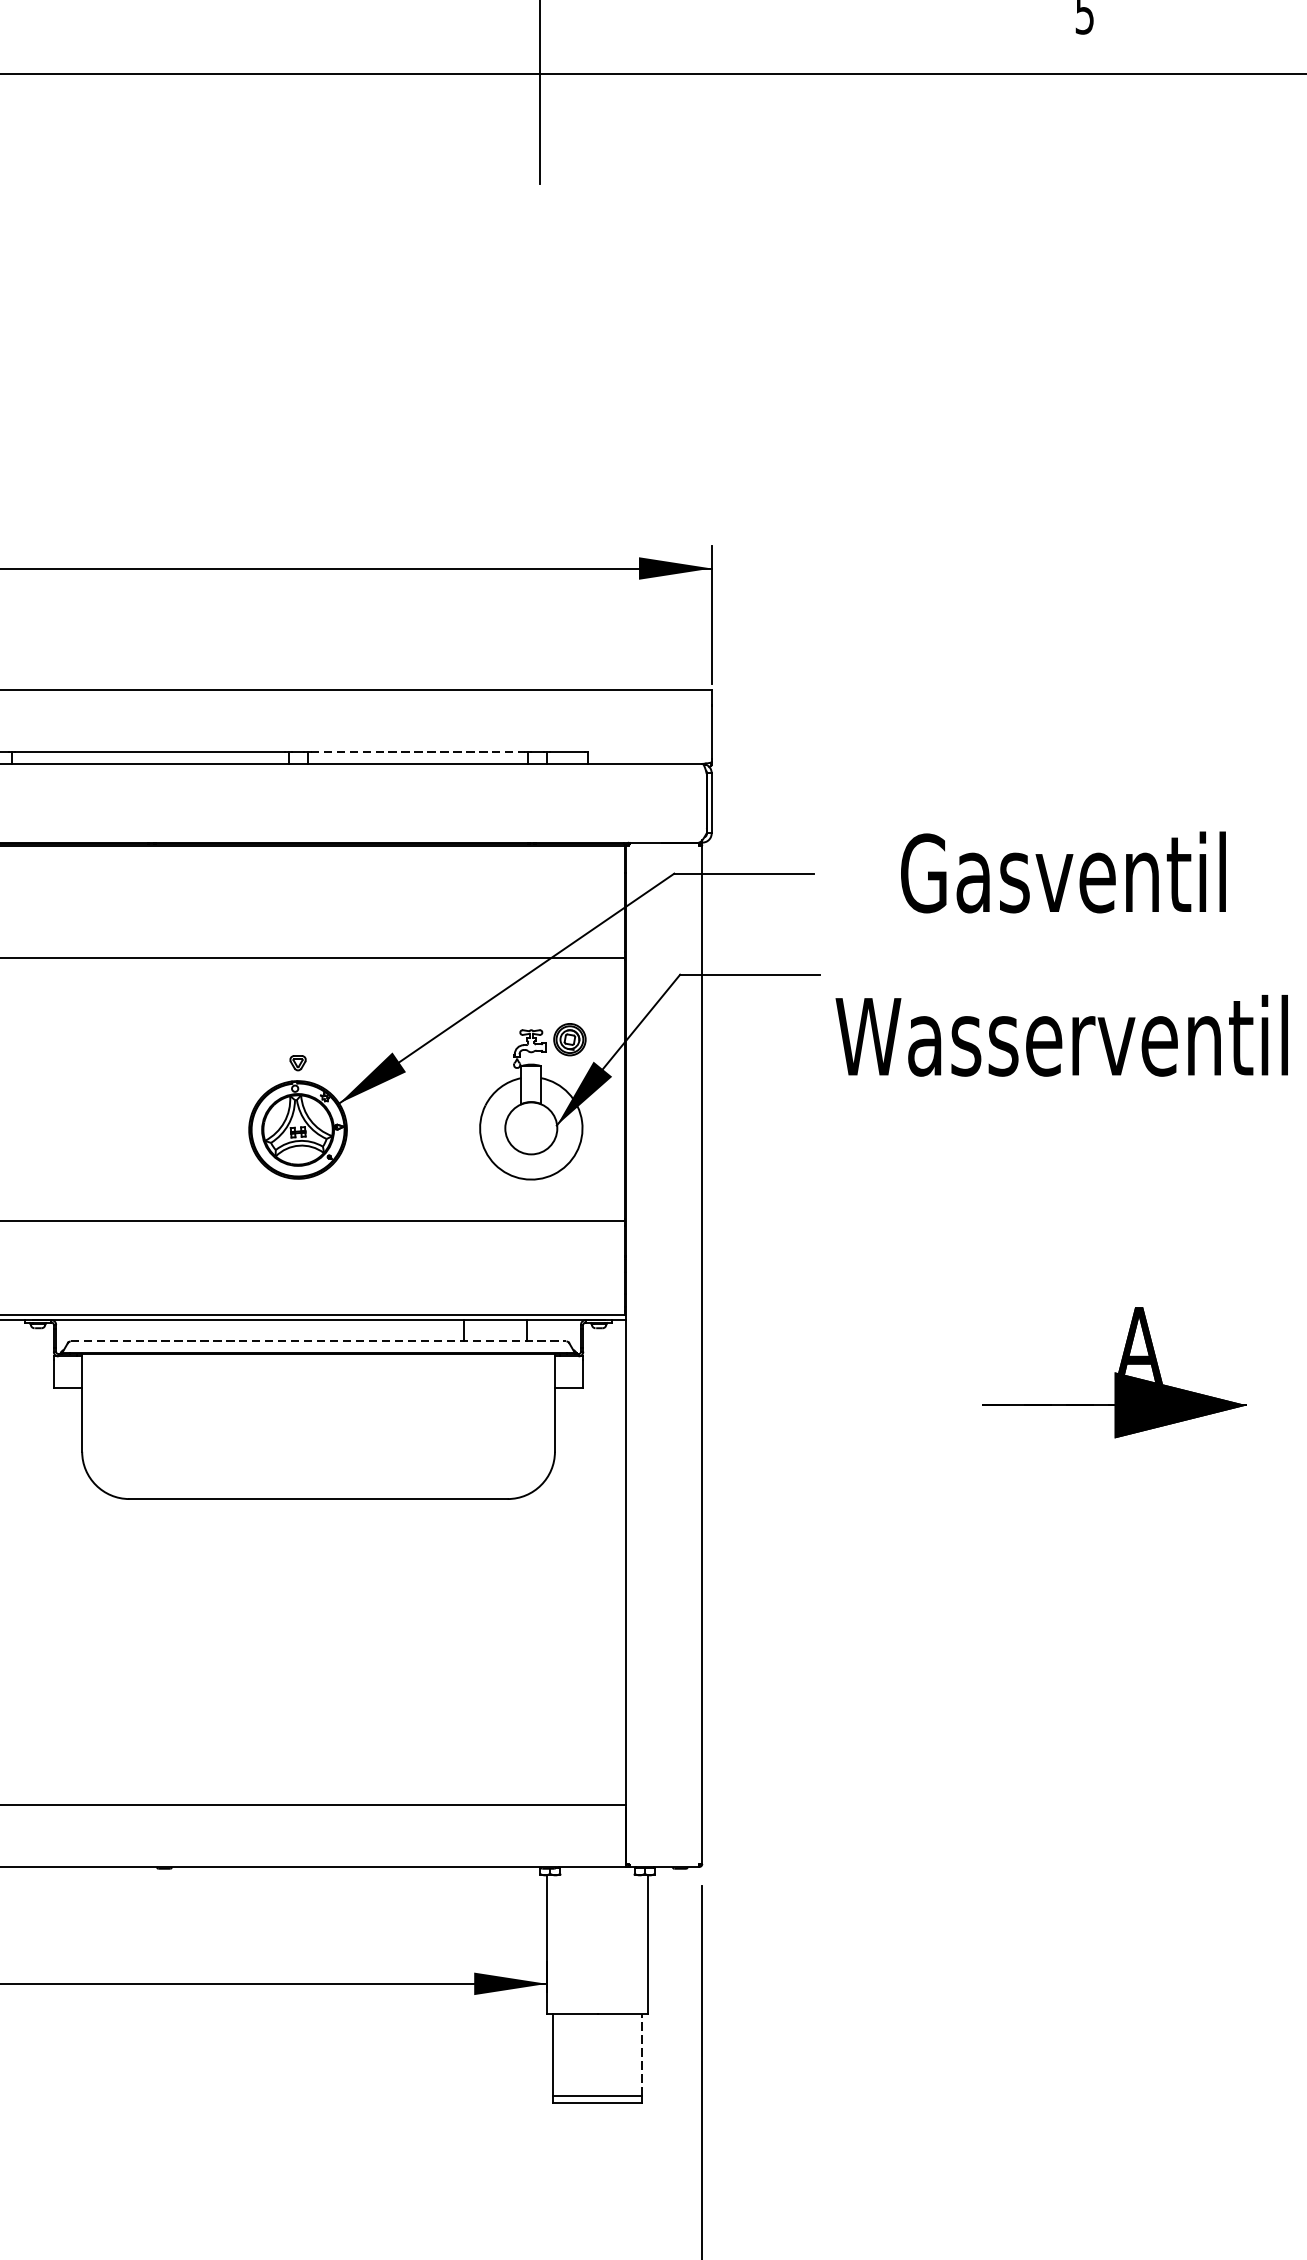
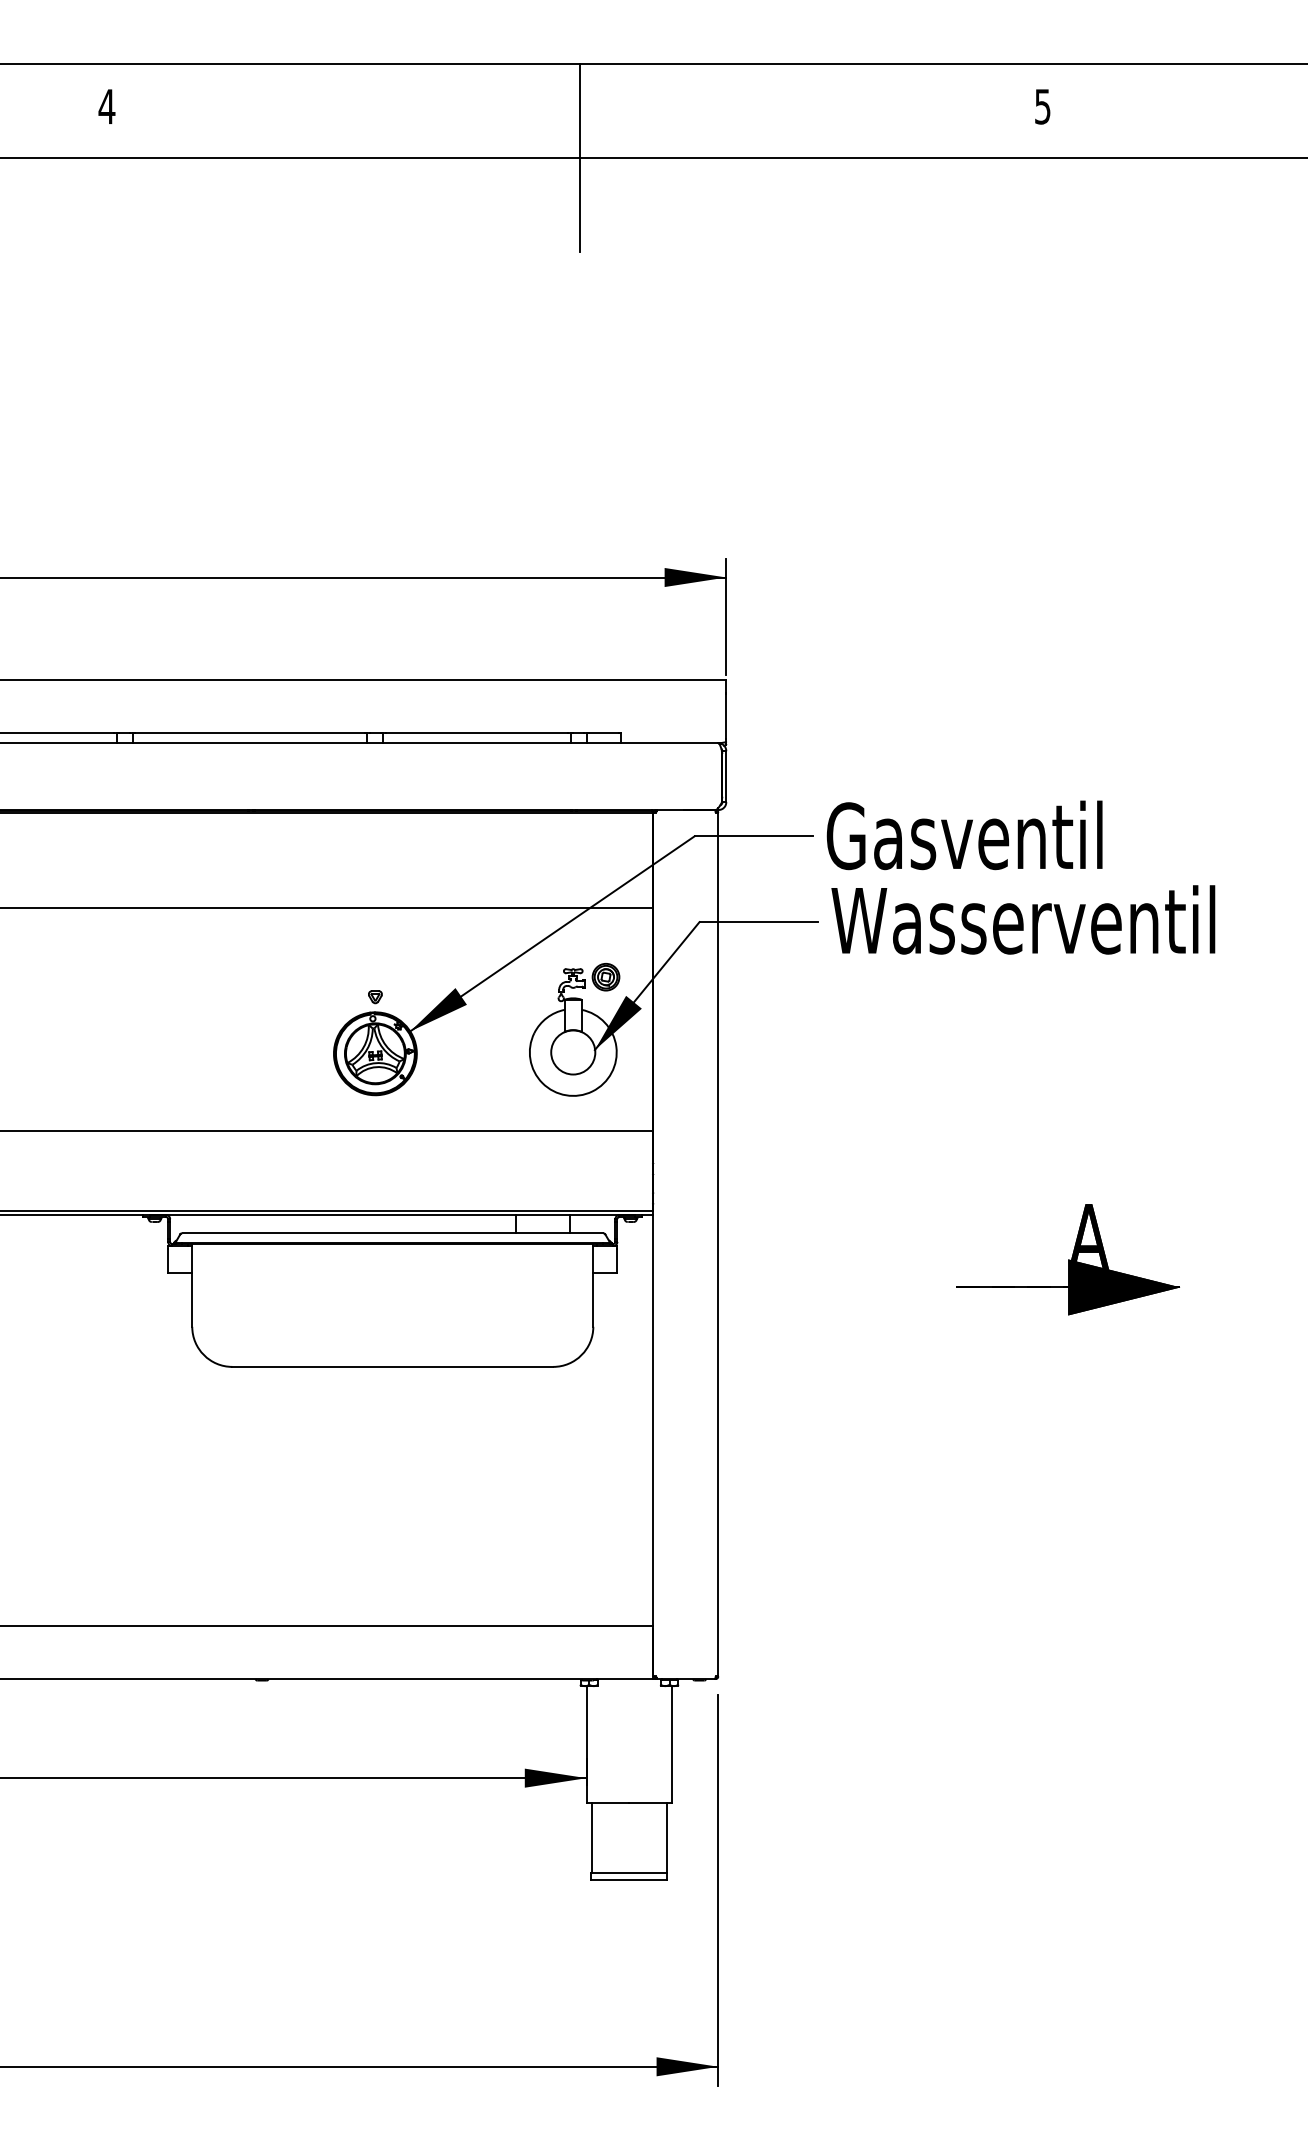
line: (418, 752) -> (477, 733), dashed -> solid
text: (1063, 872) -> (964, 835), moved
text: (1062, 1035) -> (1023, 919), moved
line: (319, 1341) -> (393, 1233), dashed -> solid
line: (641, 2054) -> (666, 1838), dashed -> solid

